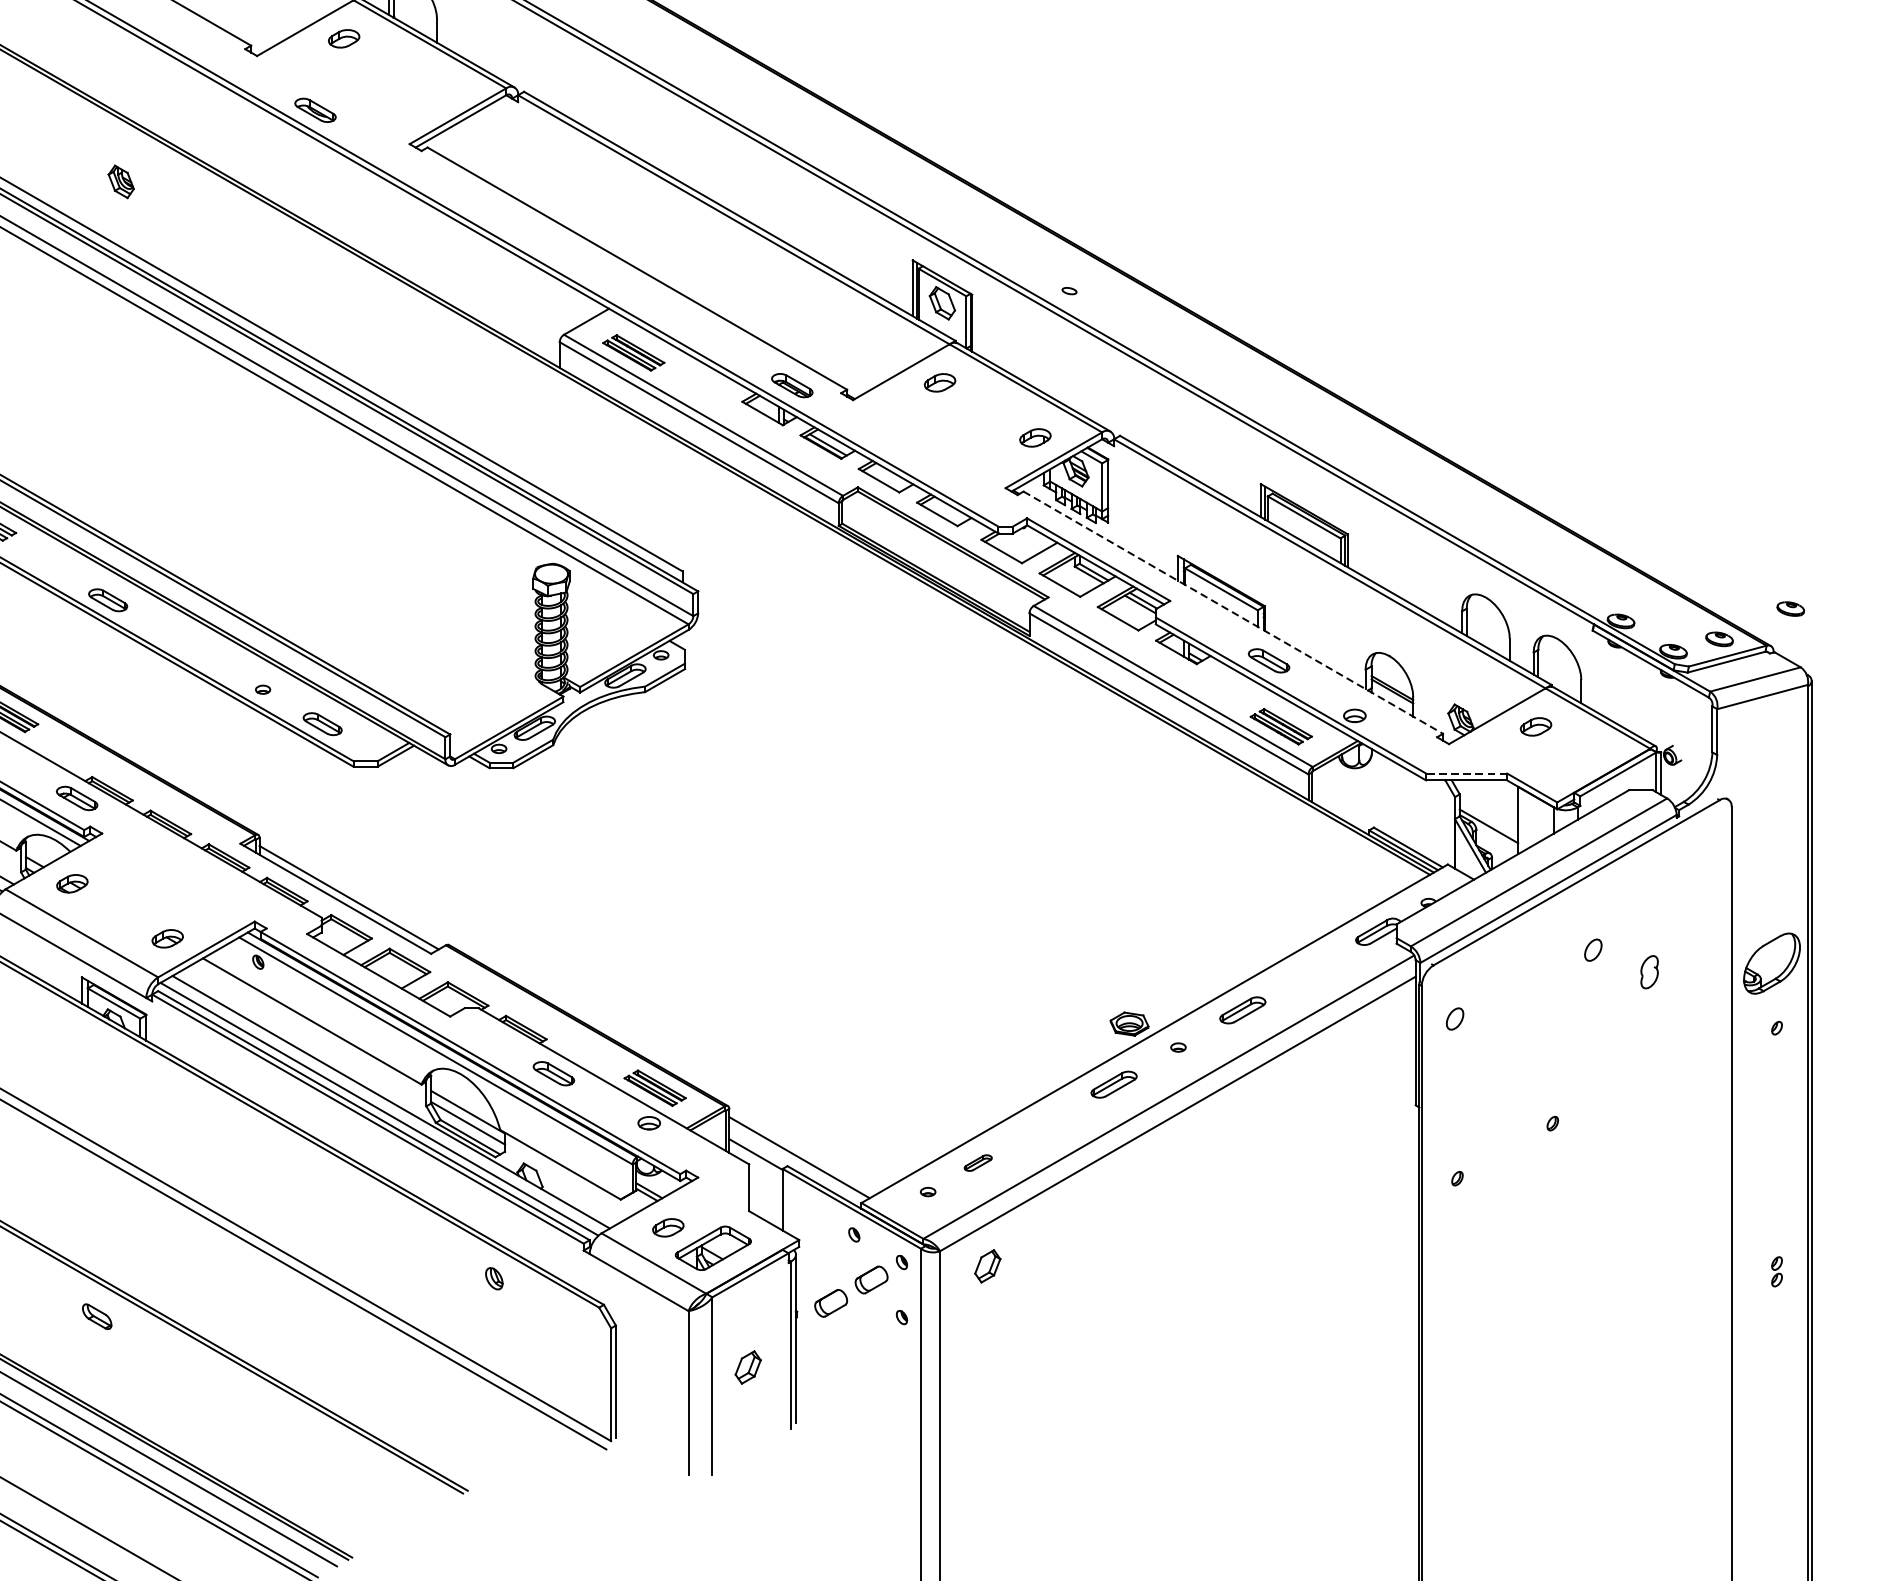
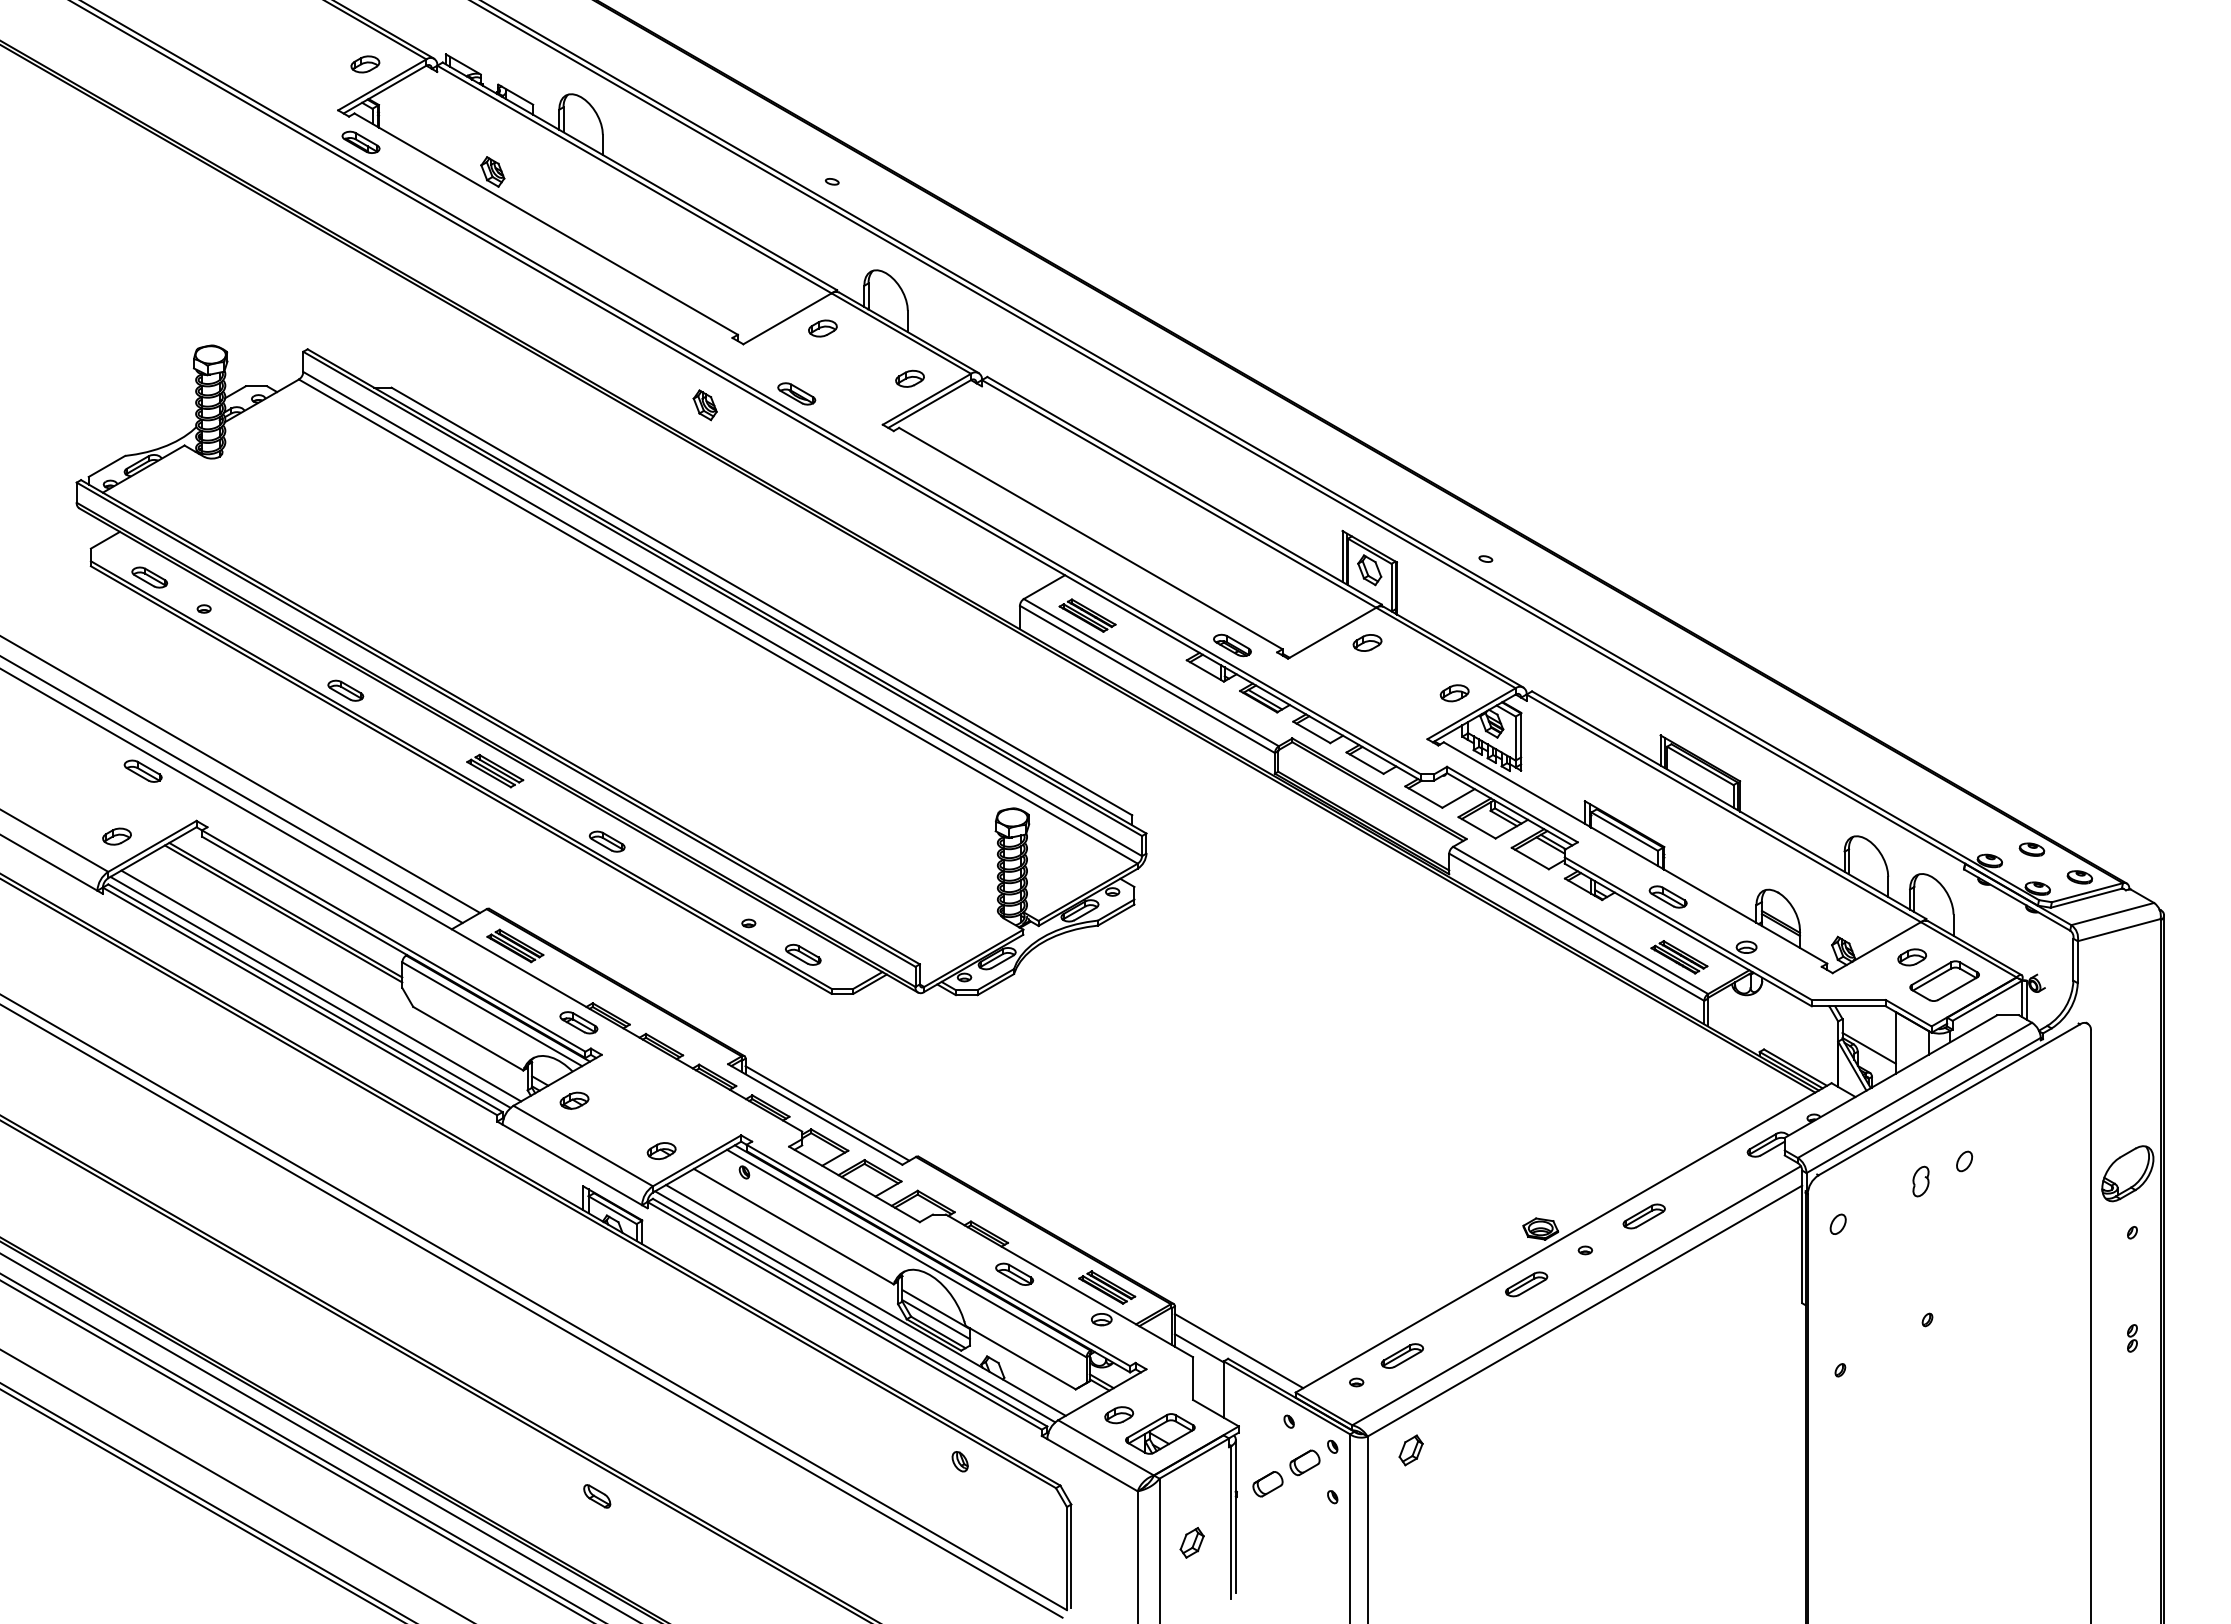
part: (438, 93) -> (909, 378), added
part: (120, 182) -> (704, 405), moved
part: (1790, 608) -> (2031, 849), moved
line: (1233, 613) -> (1635, 853), dashed -> solid
part: (1571, 752) -> (1944, 980), added
line: (1466, 774) -> (1848, 1000), dashed -> solid
part: (1649, 972) -> (1920, 1181), moved
part: (978, 1162) -> (1402, 1355), size x1.67
part: (1777, 1271) -> (2132, 1338), moved

